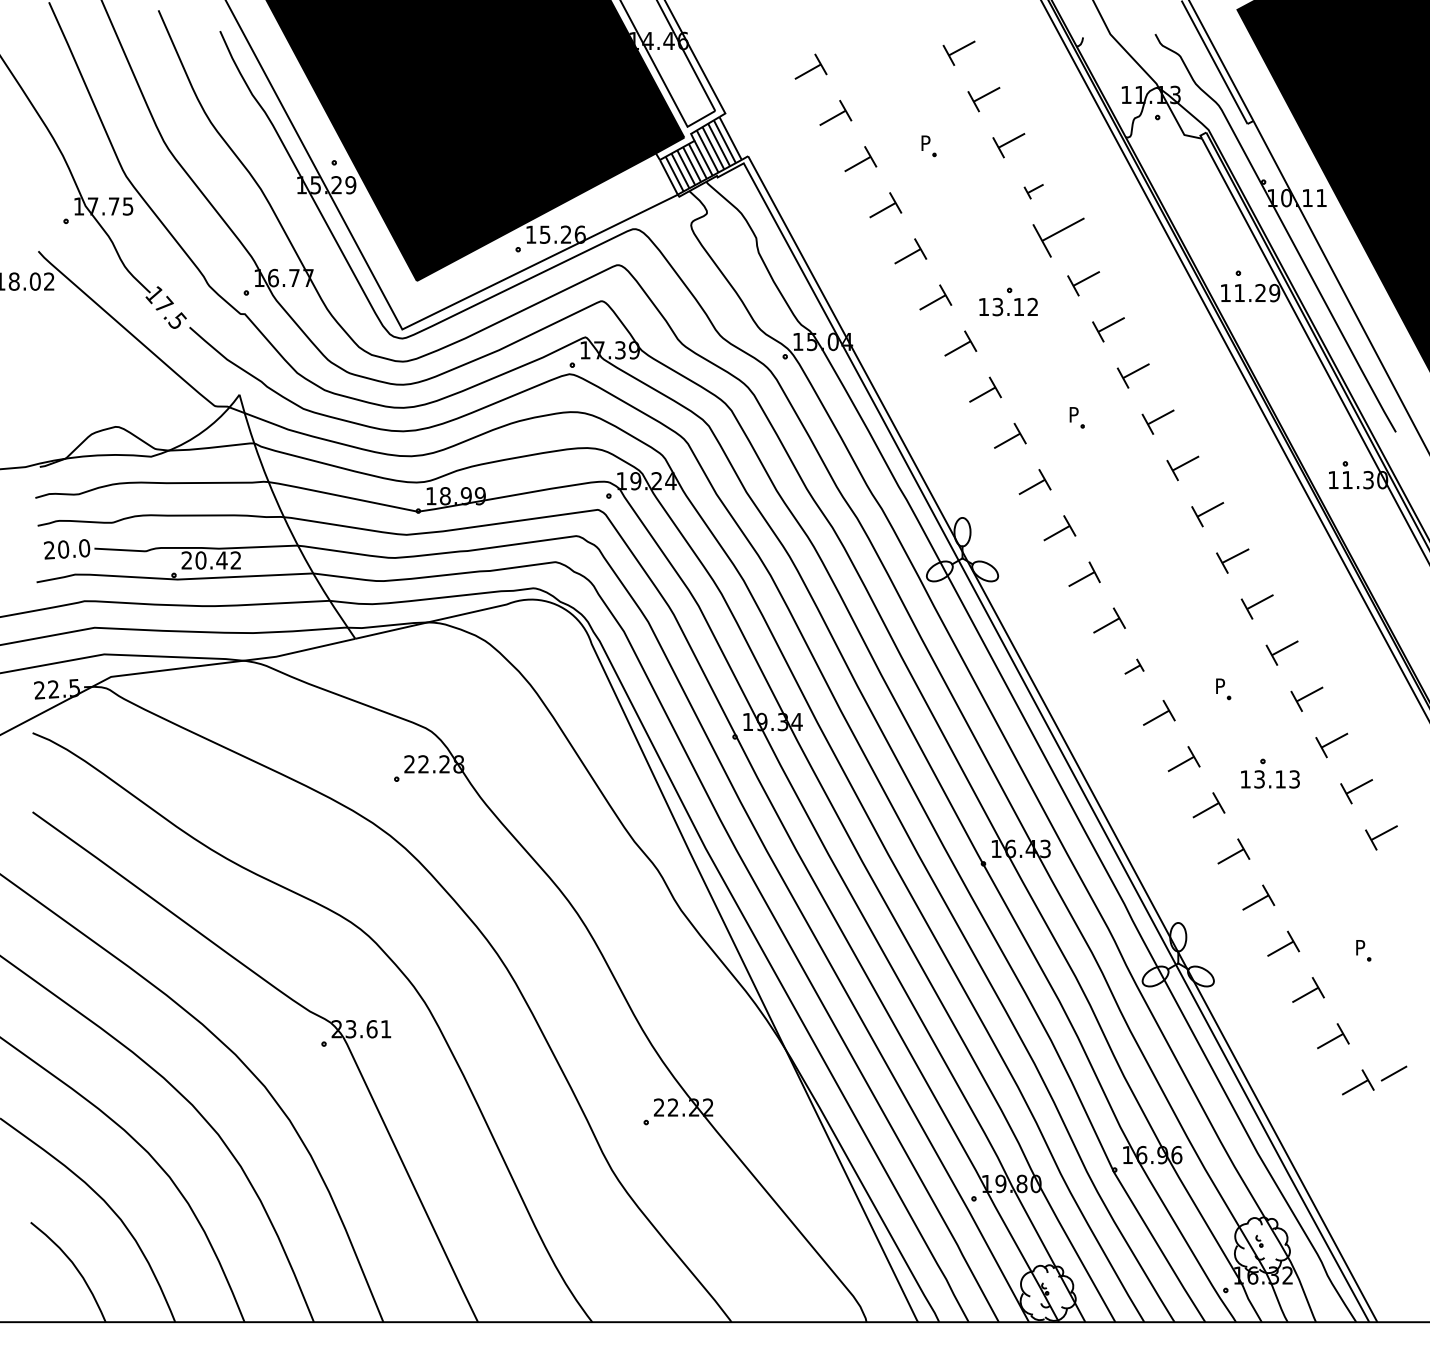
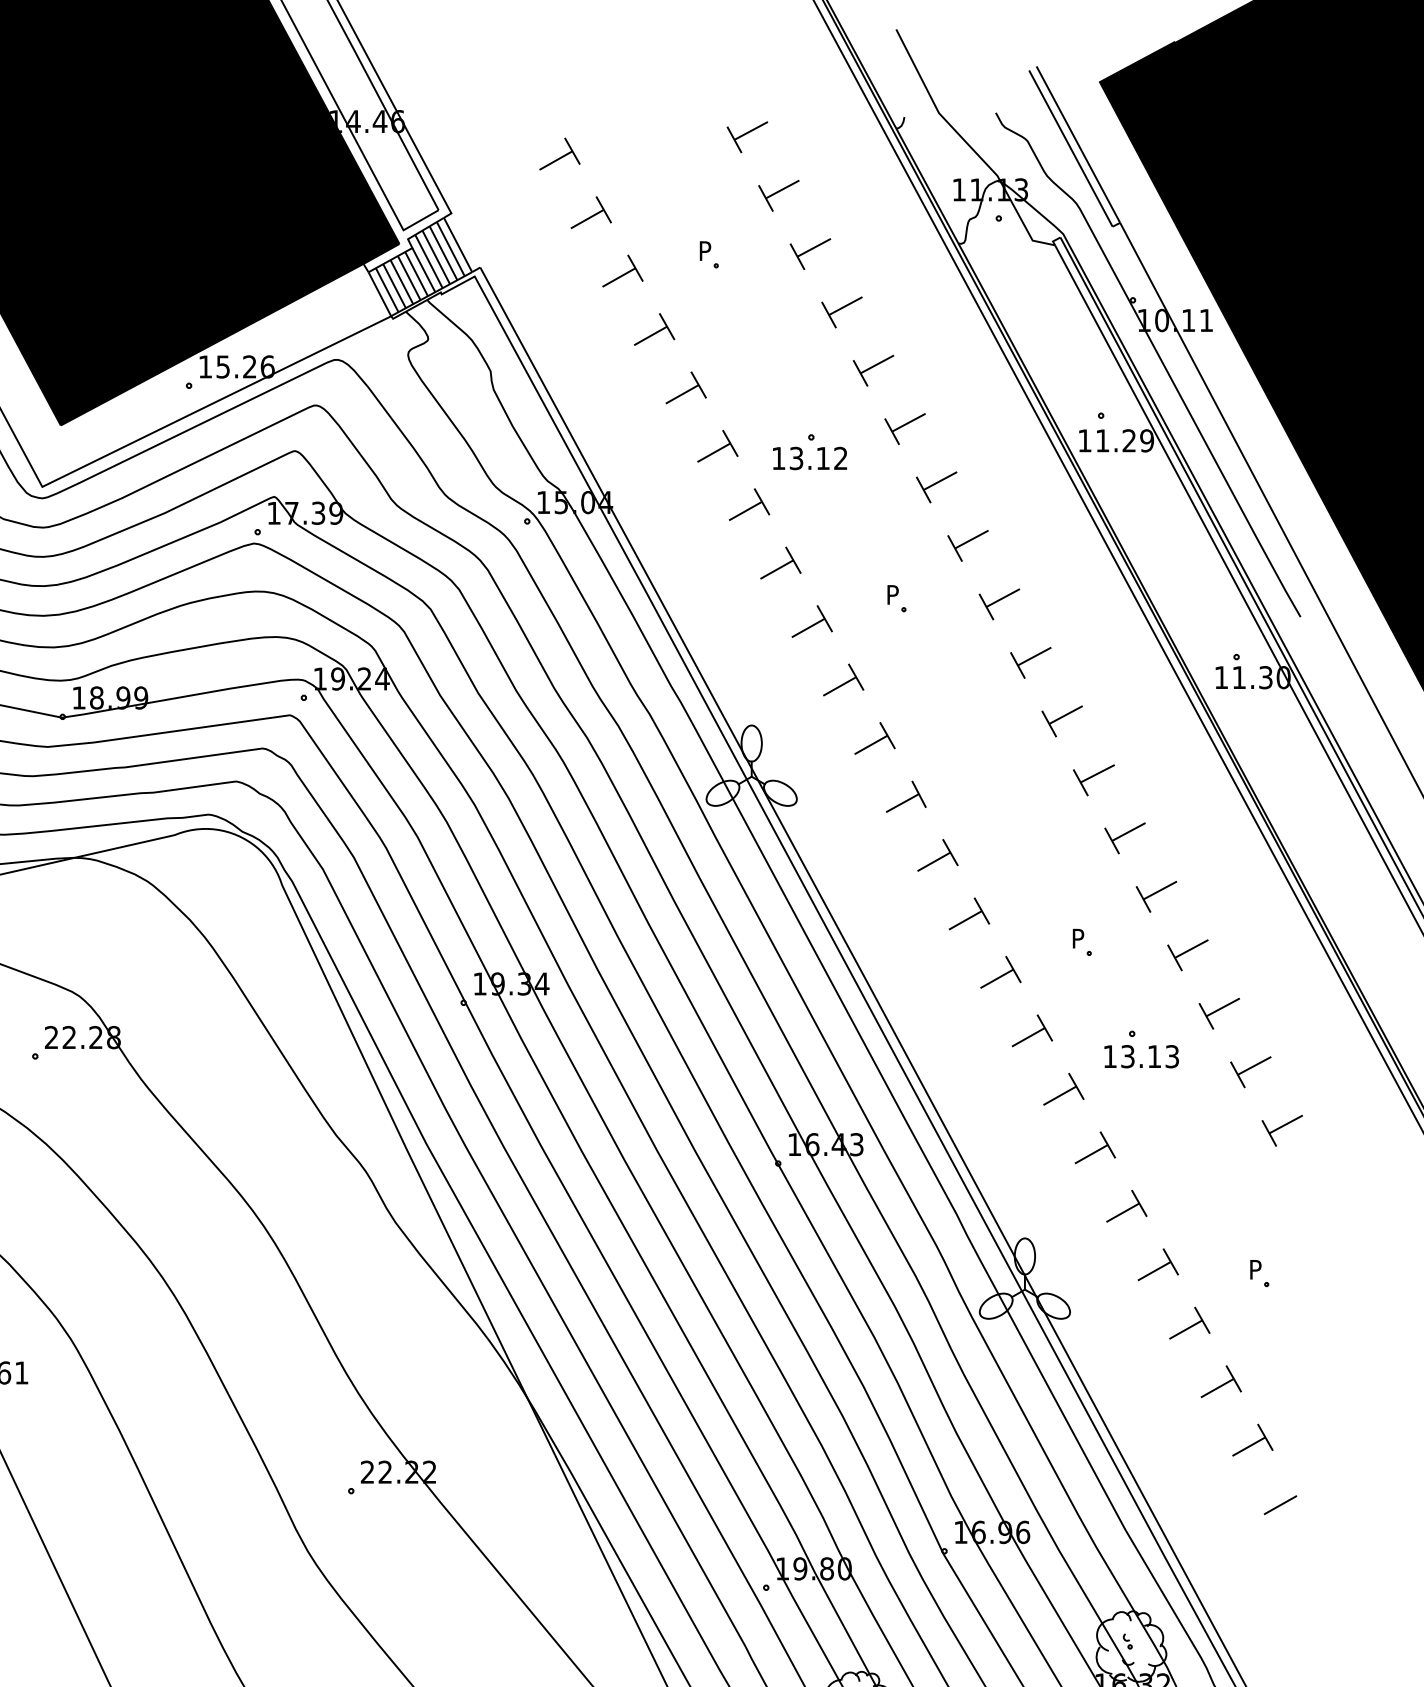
part: (1033, 191) -> (841, 312), size x1.67
part: (1058, 237) -> (873, 370), size x0.62
part: (1134, 666) -> (969, 913), size x1.67
line: (1393, 1073) -> (1279, 1505), moved

